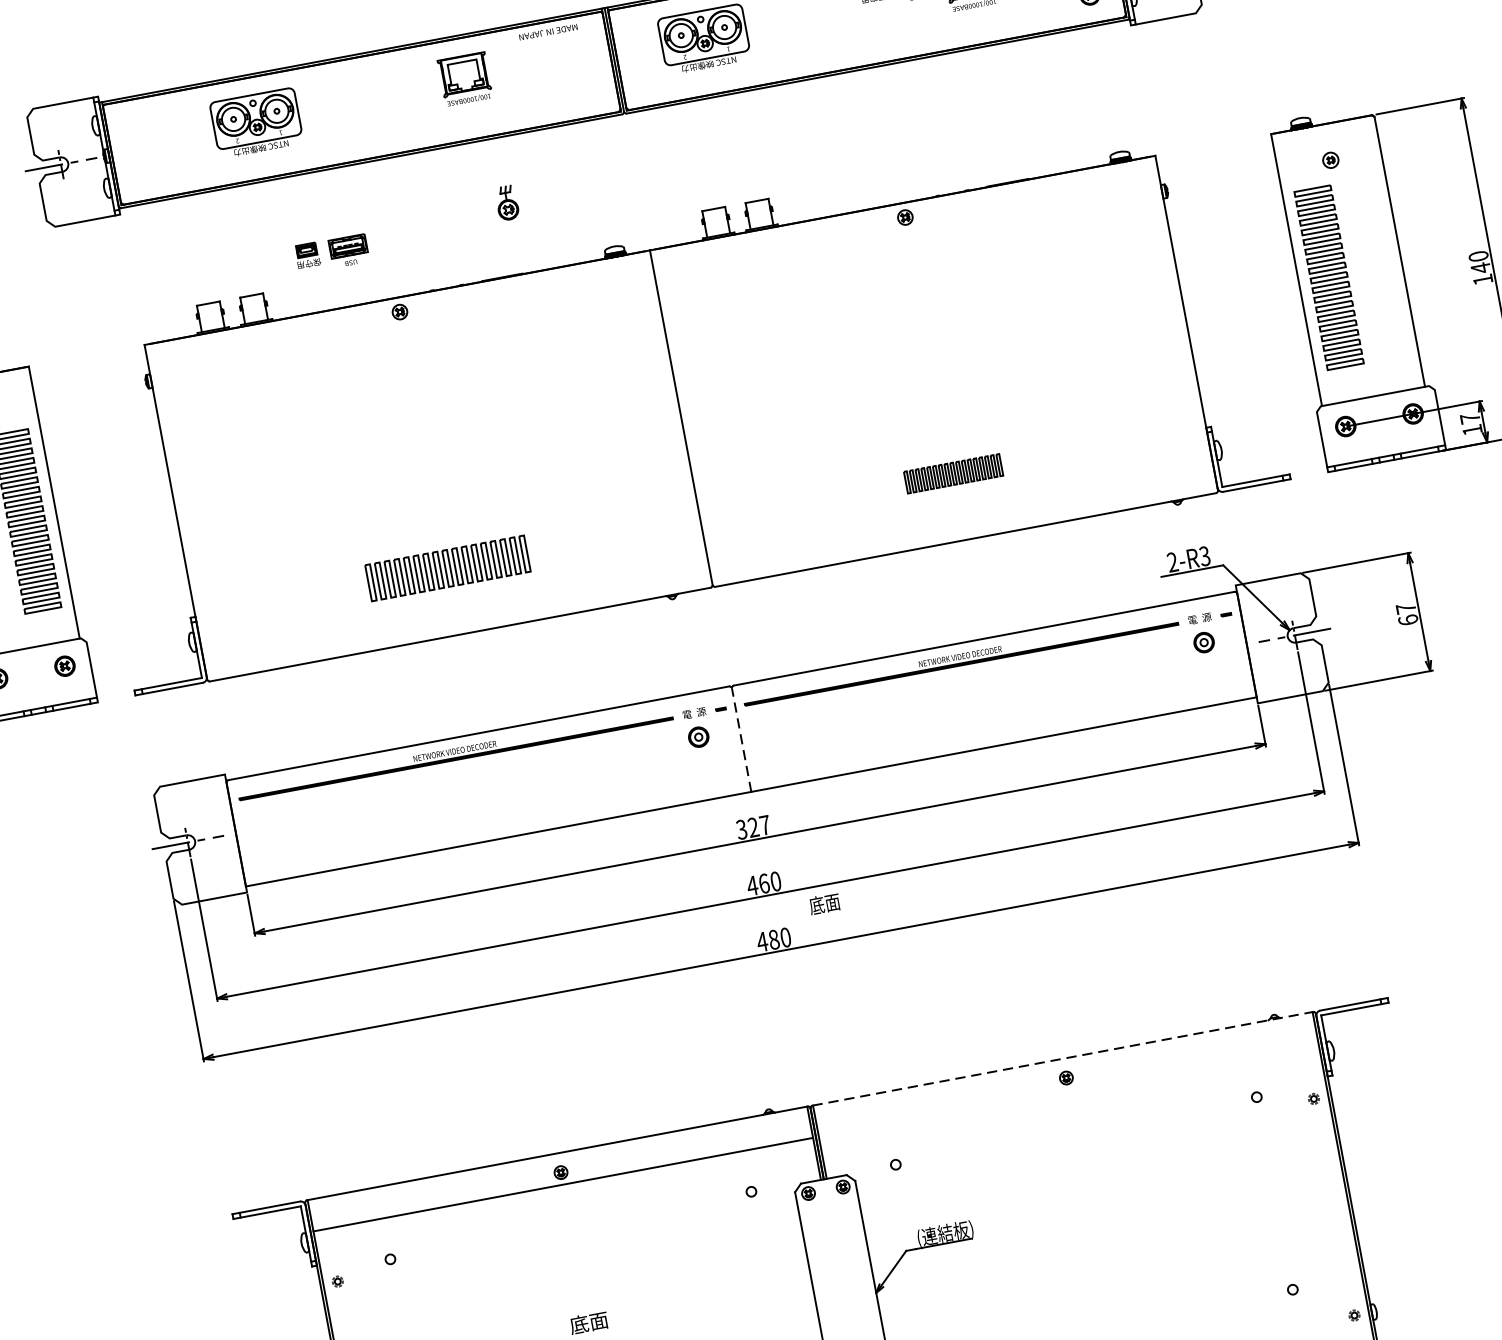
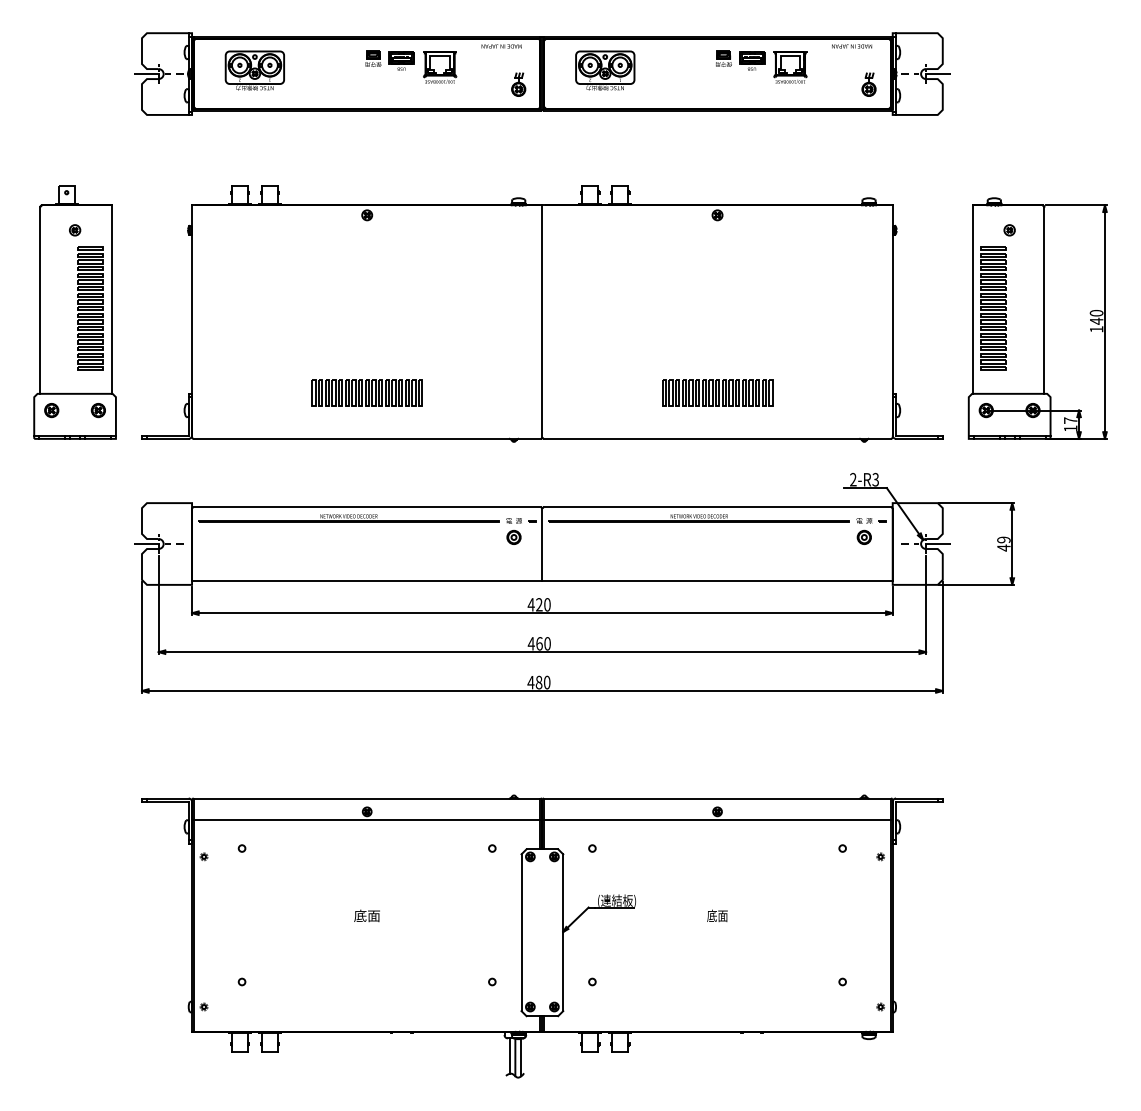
part: (256, 122) -> (254, 70), moved
part: (506, 202) -> (518, 84), moved
part: (331, 253) -> (389, 60), moved
part: (953, 473) -> (717, 392), size x1.67
text: (1406, 613) -> (1003, 543), 67 -> 49
line: (741, 739) -> (542, 544), dashed -> solid
text: (752, 827) -> (538, 604), 327 -> 420
text: (824, 903) -> (717, 915), moved
line: (1062, 1058) -> (717, 798), dashed -> solid
line: (1068, 1090) -> (717, 820), added

